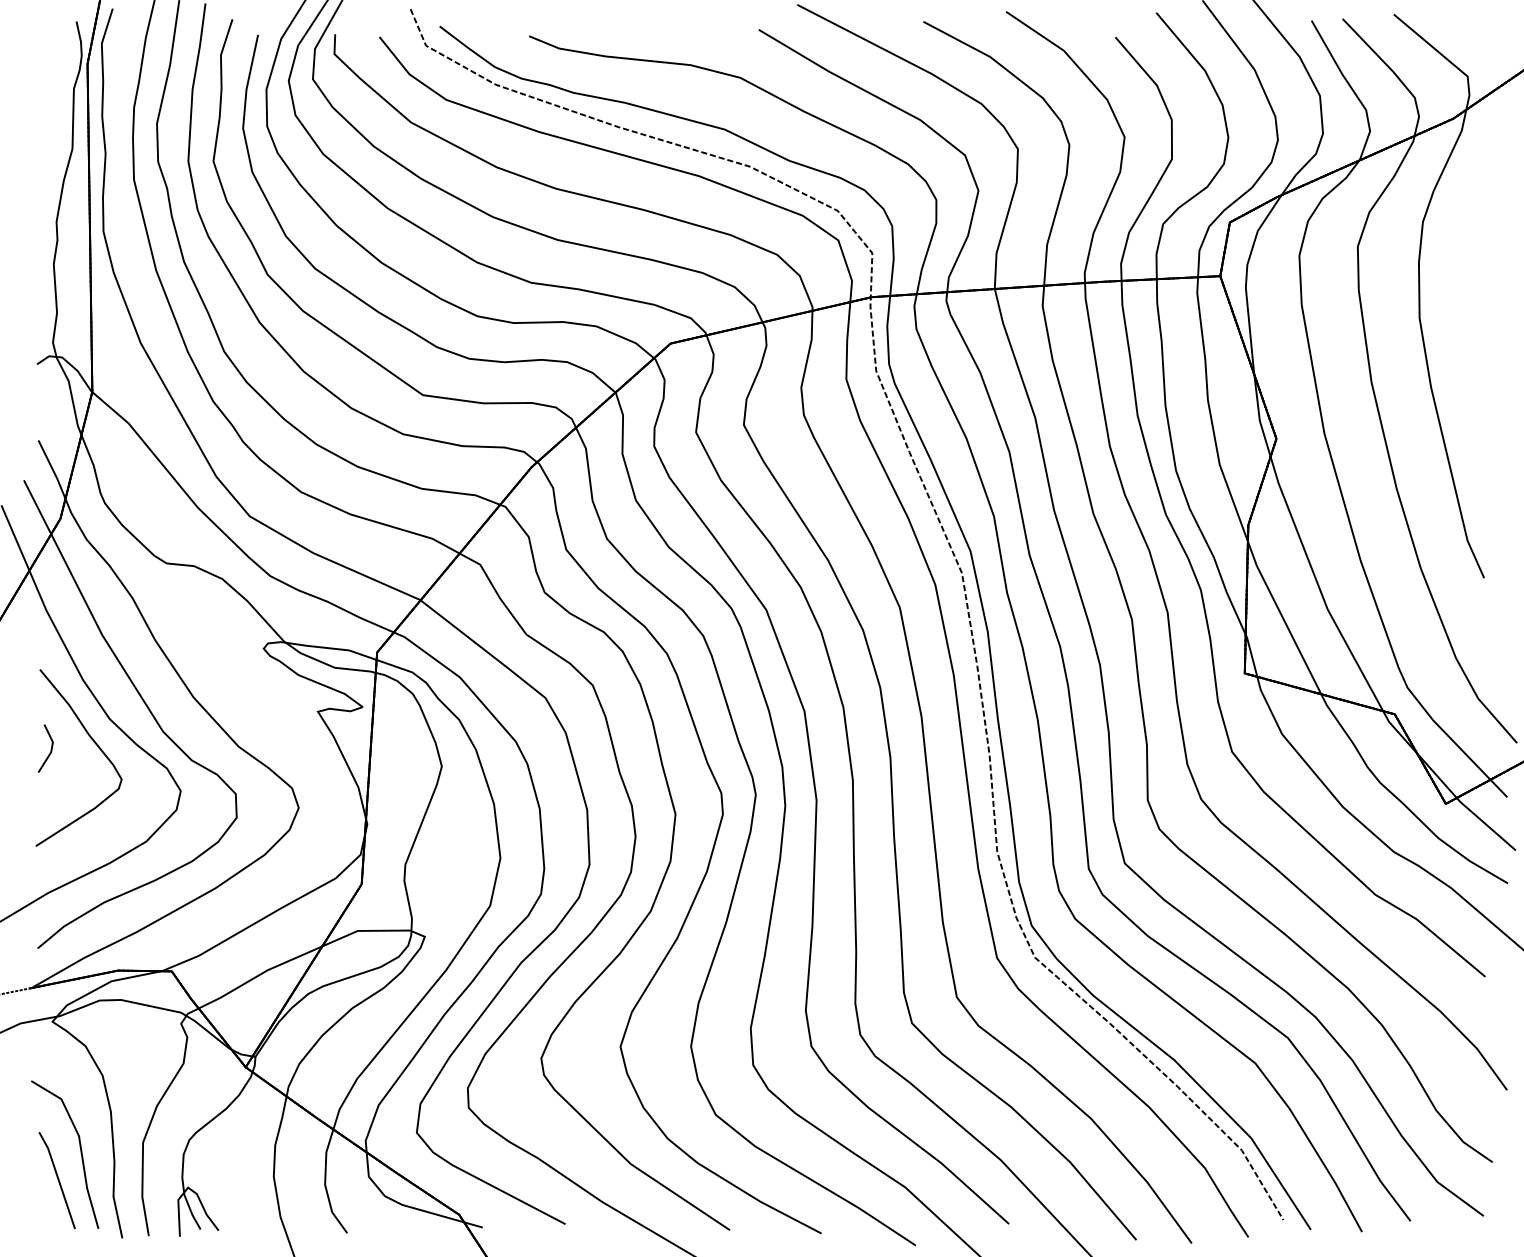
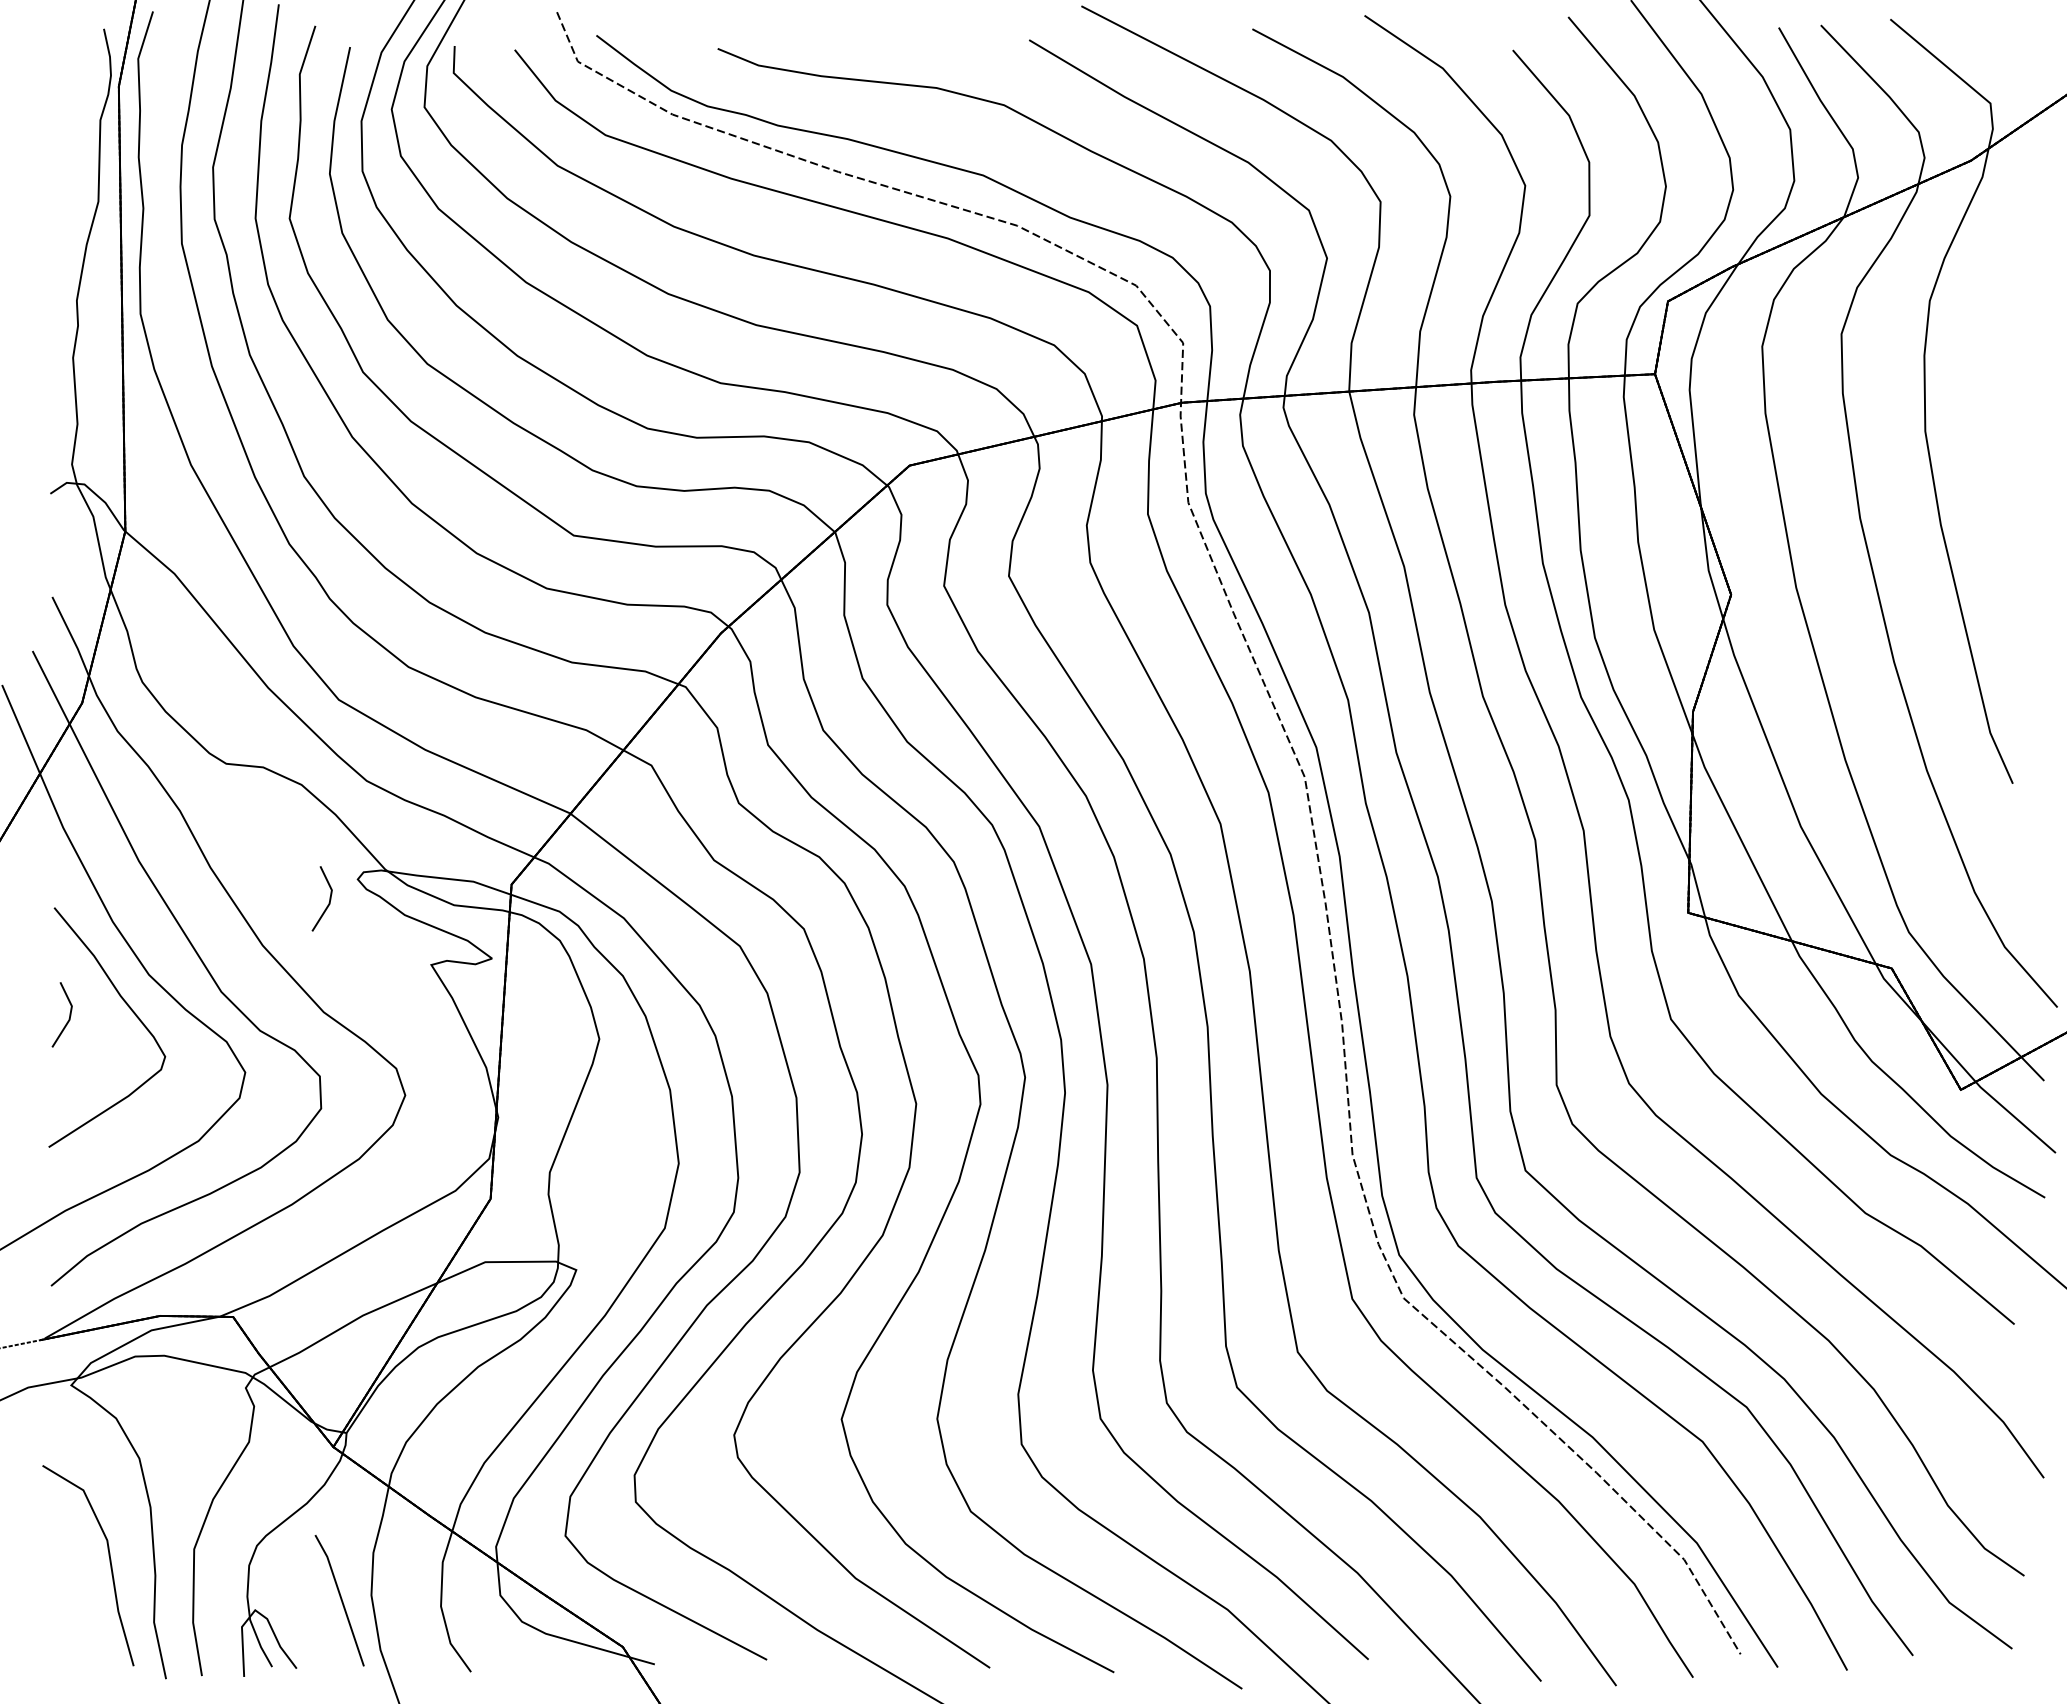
line: (242, 662) -> (329, 898), added
line: (57, 1179) -> (340, 1599), moved

